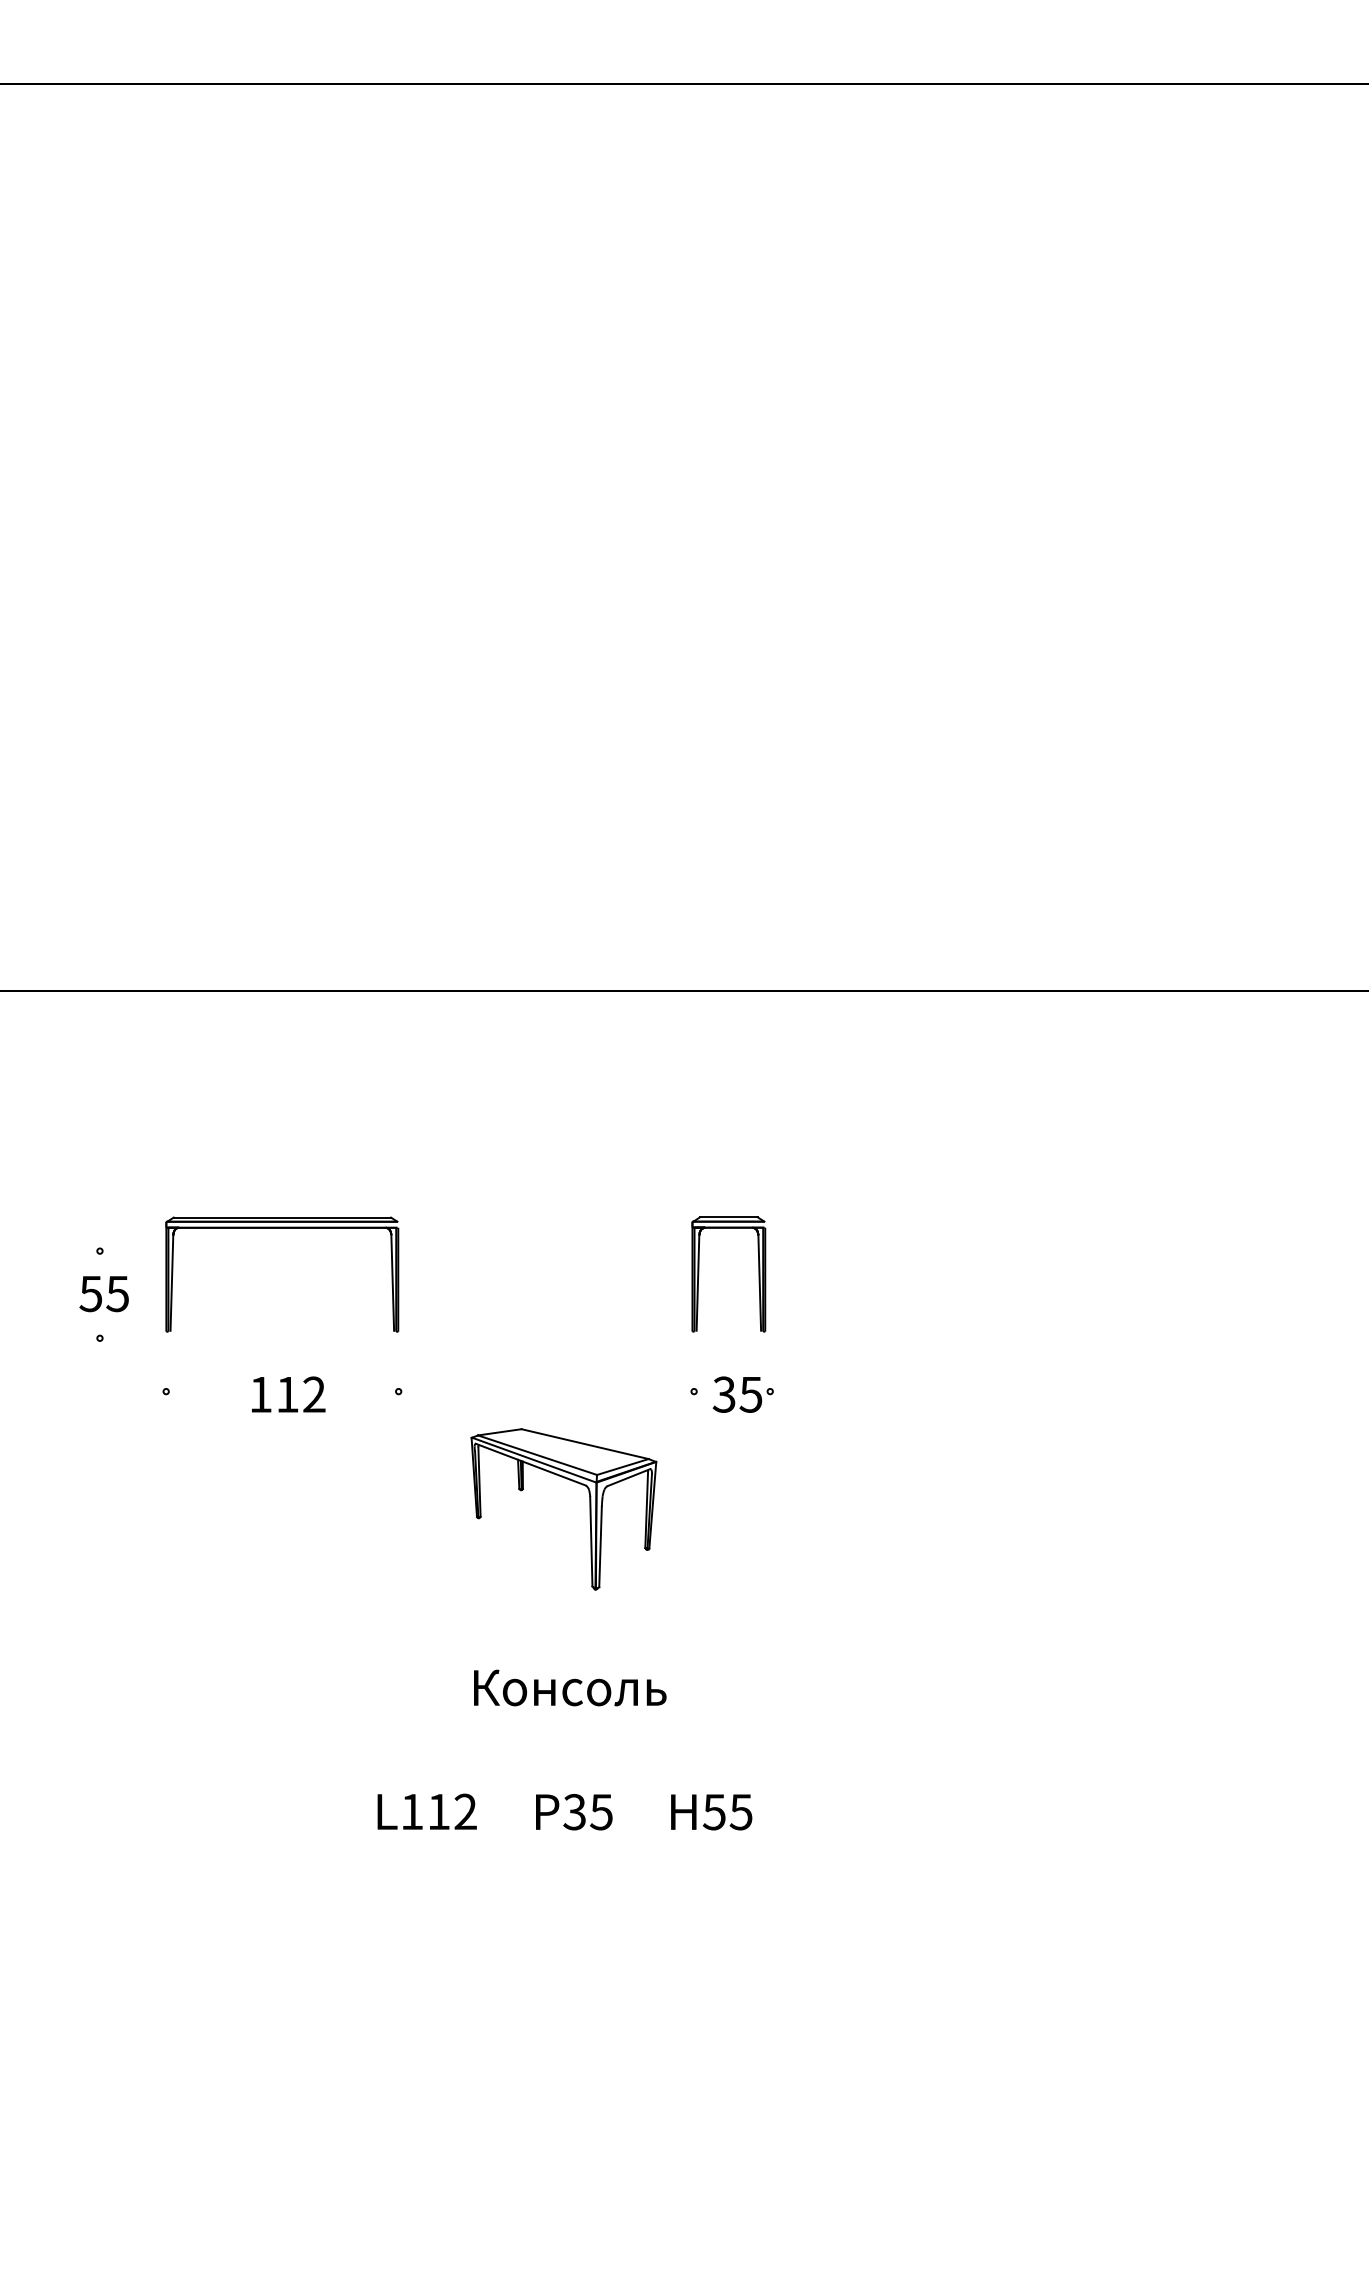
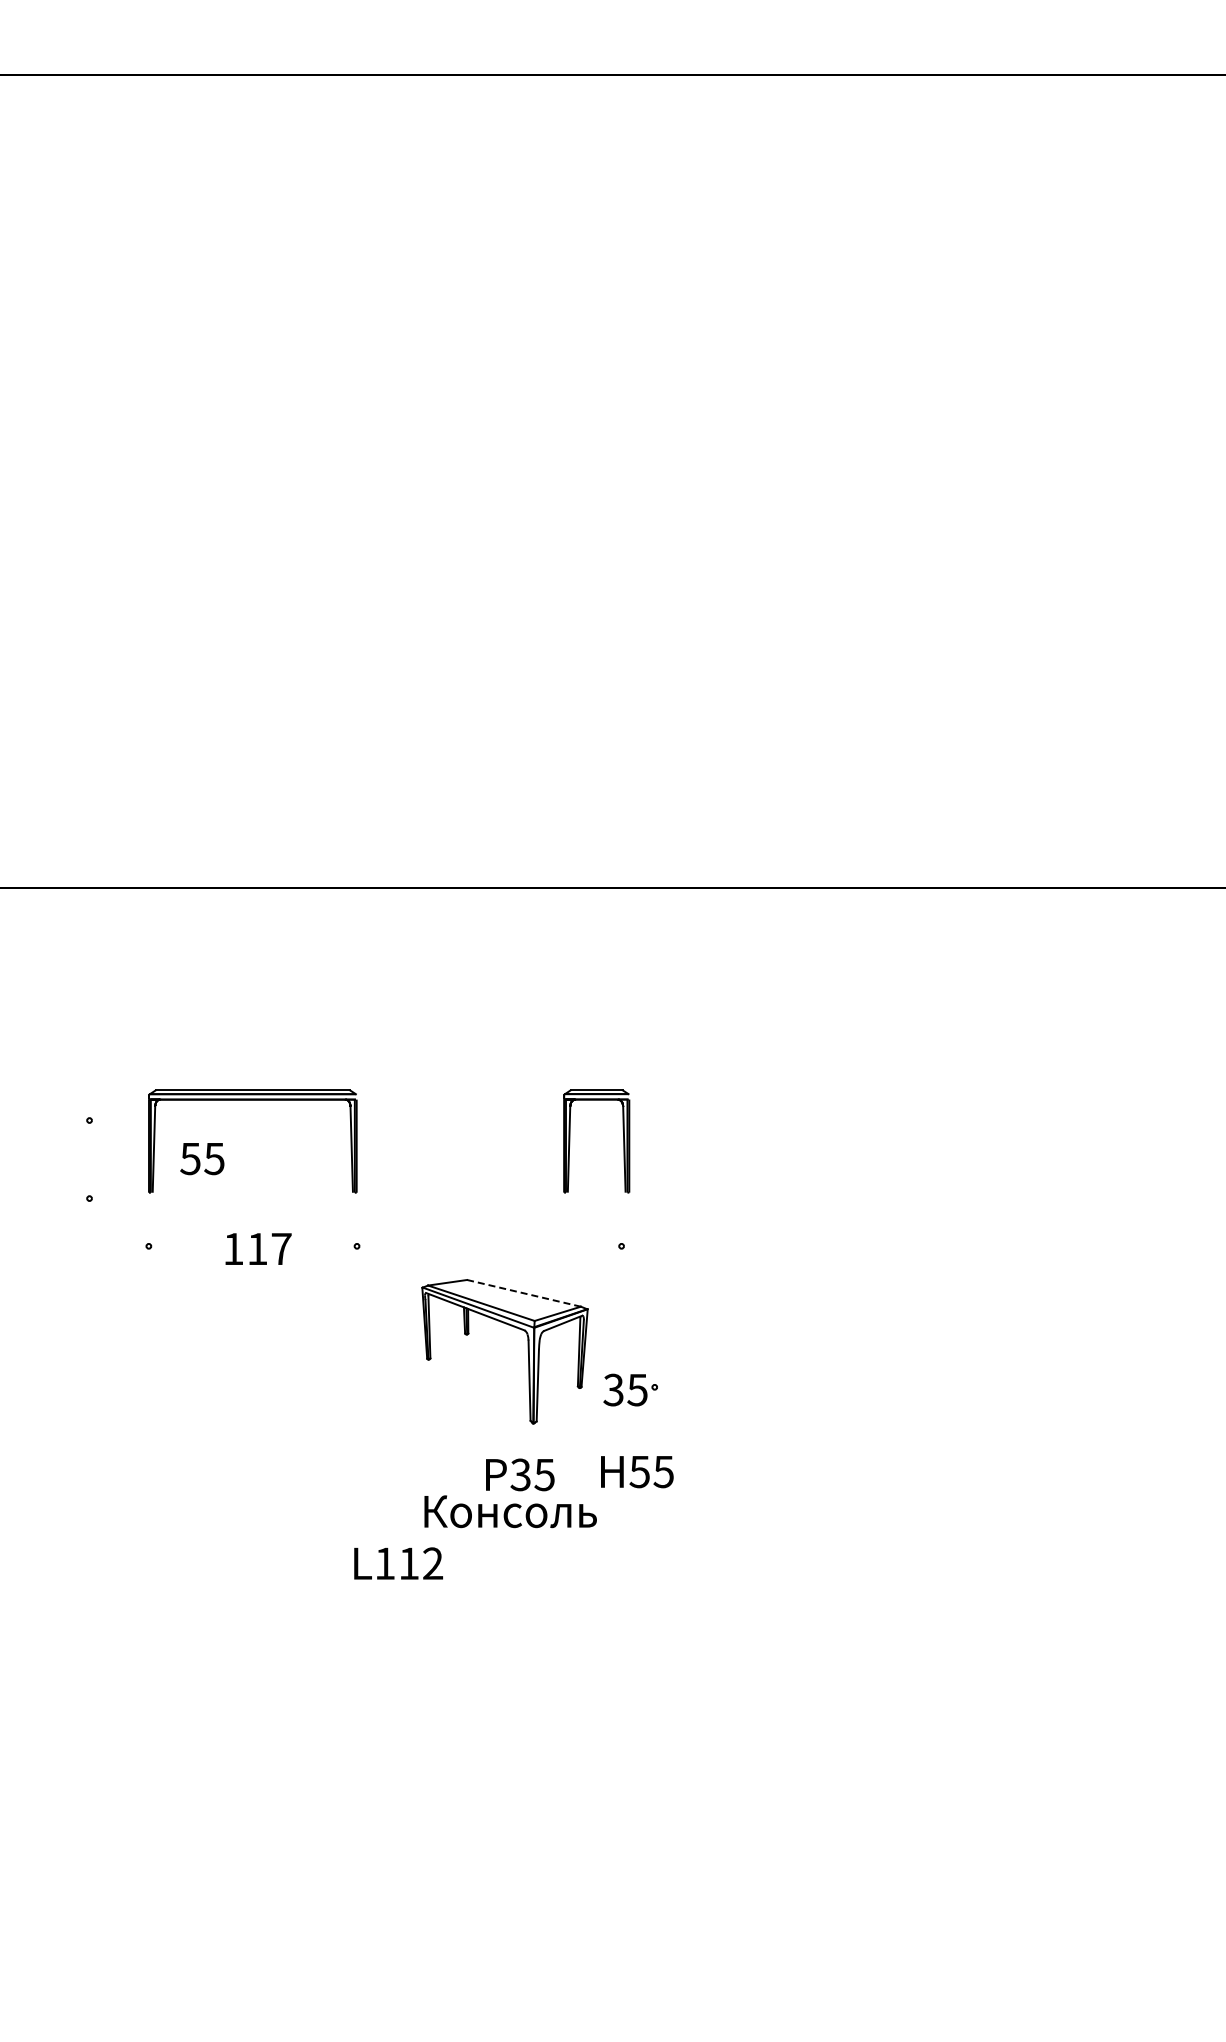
part: (699, 1274) -> (570, 1141), moved
text: (104, 1294) -> (202, 1159), moved
text: (314, 1394) -> (281, 1248), 112 -> 117
part: (743, 1394) -> (630, 1389), moved
line: (585, 1444) -> (524, 1293), solid -> dashed
text: (427, 1811) -> (398, 1563), moved
text: (574, 1811) -> (520, 1474), moved
text: (711, 1812) -> (637, 1472), moved

